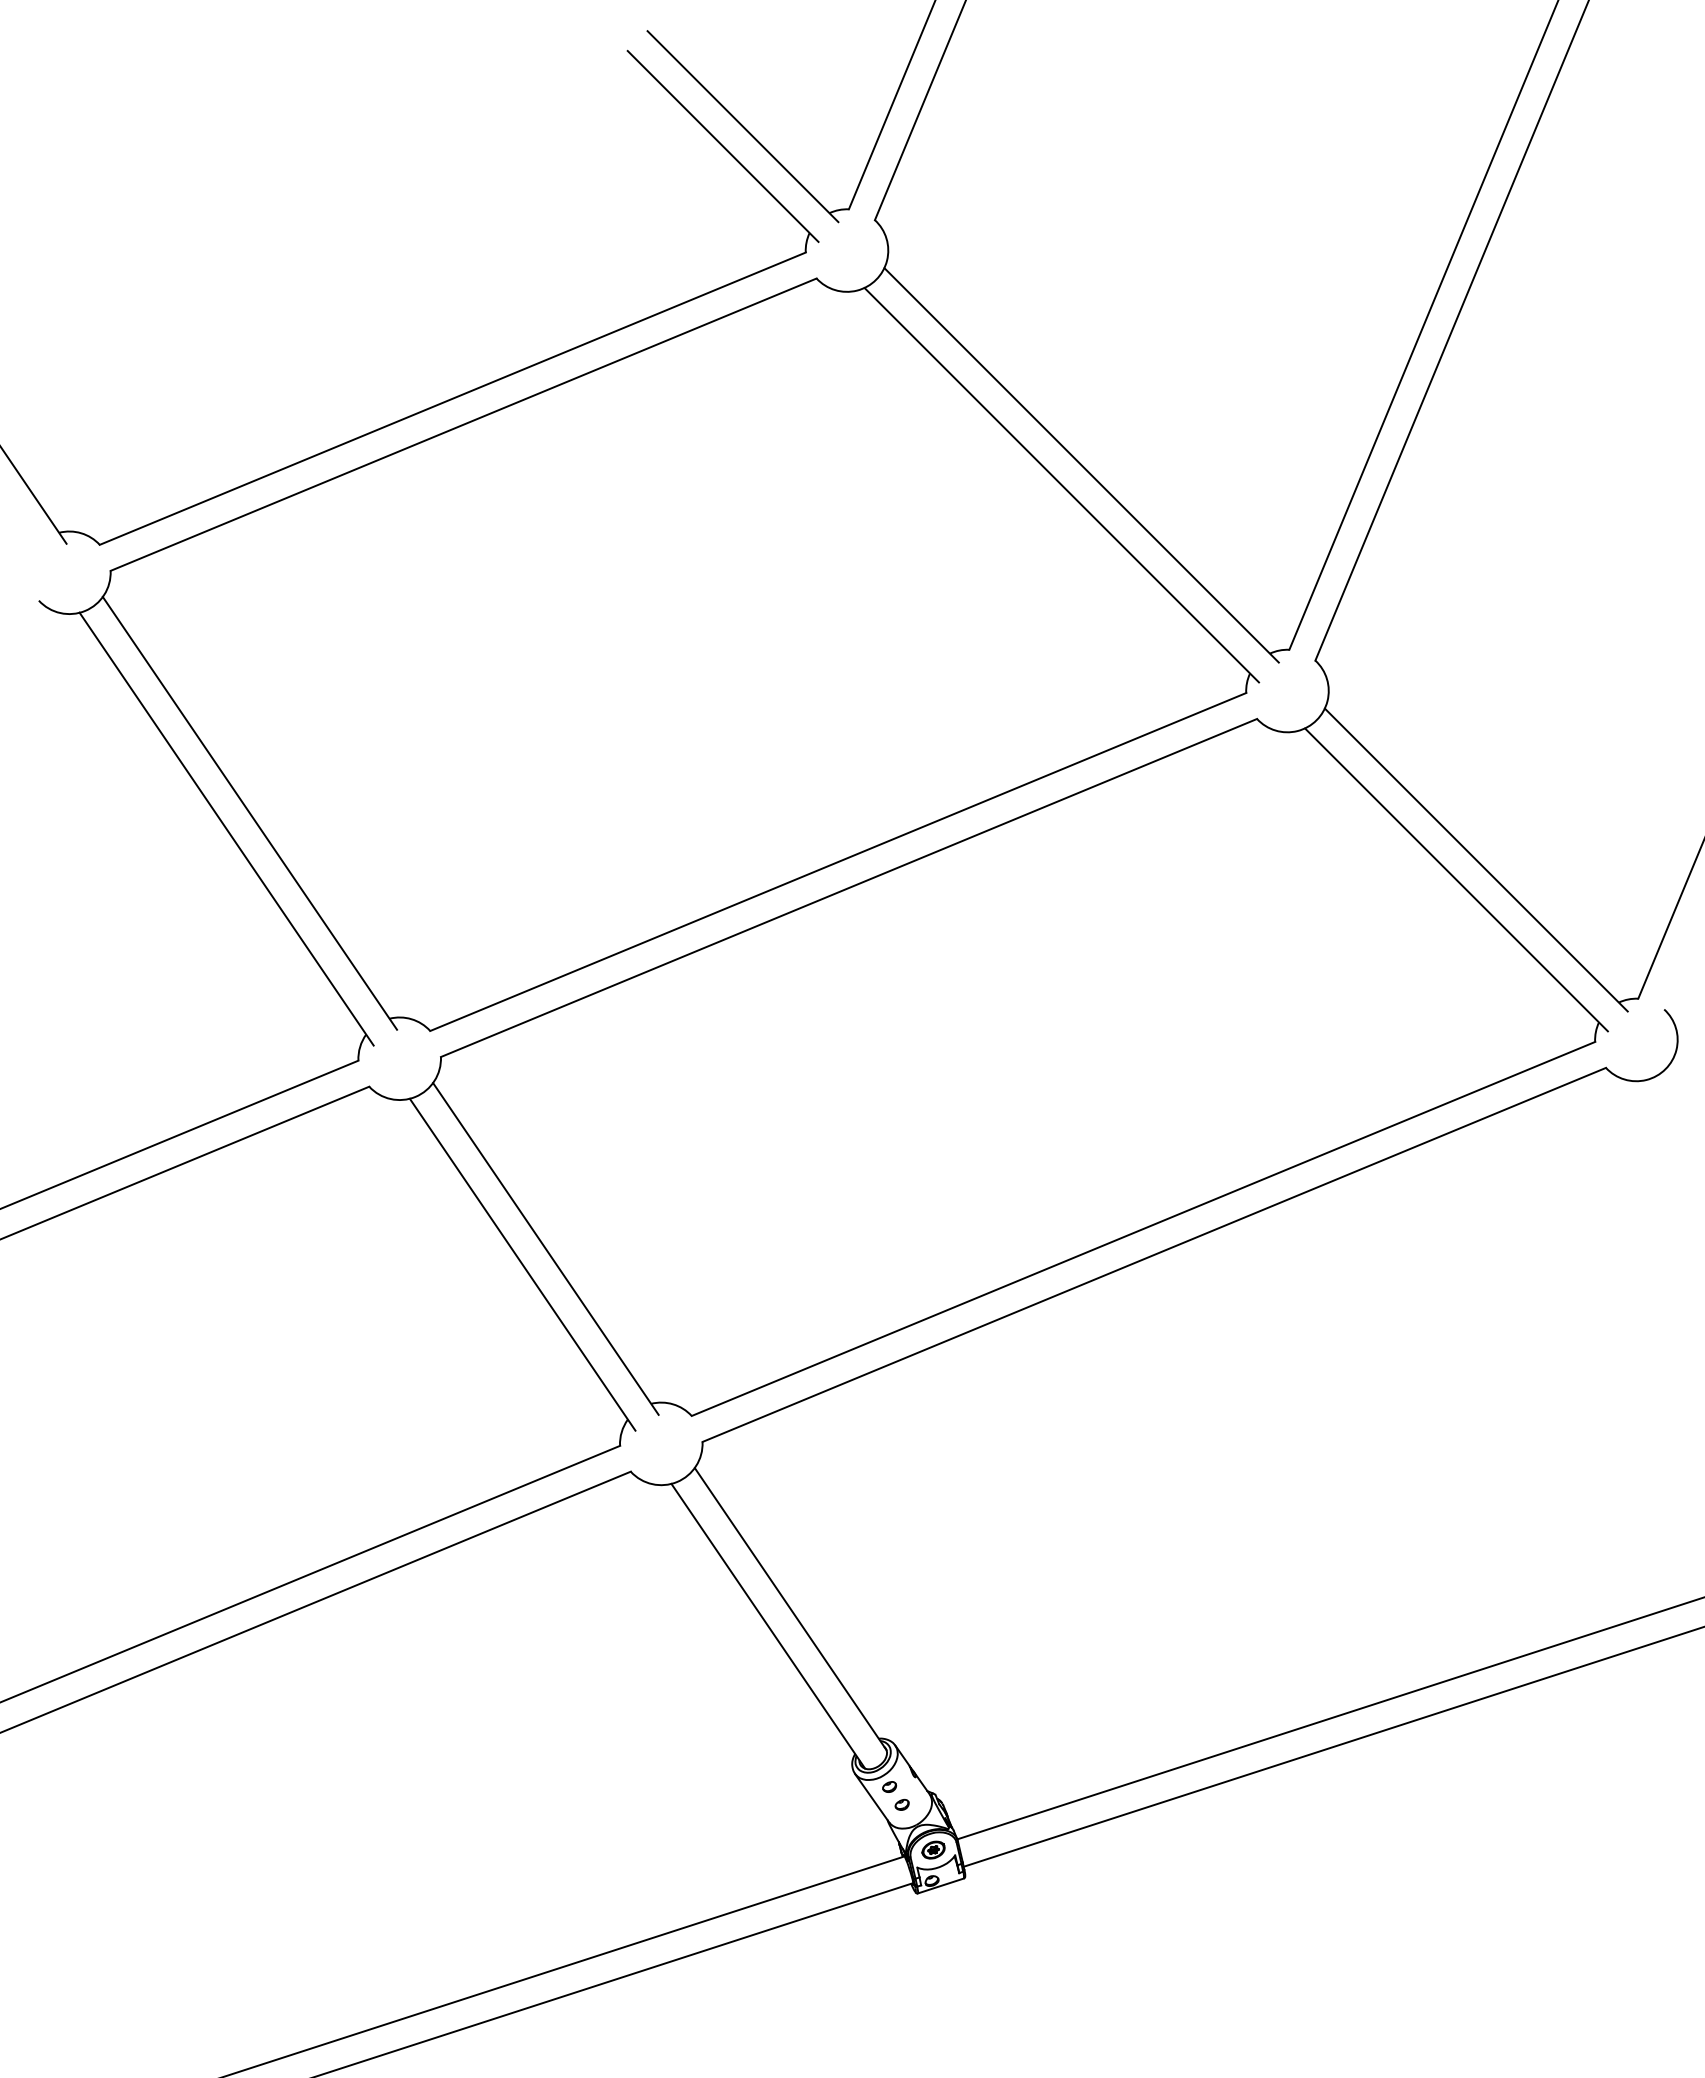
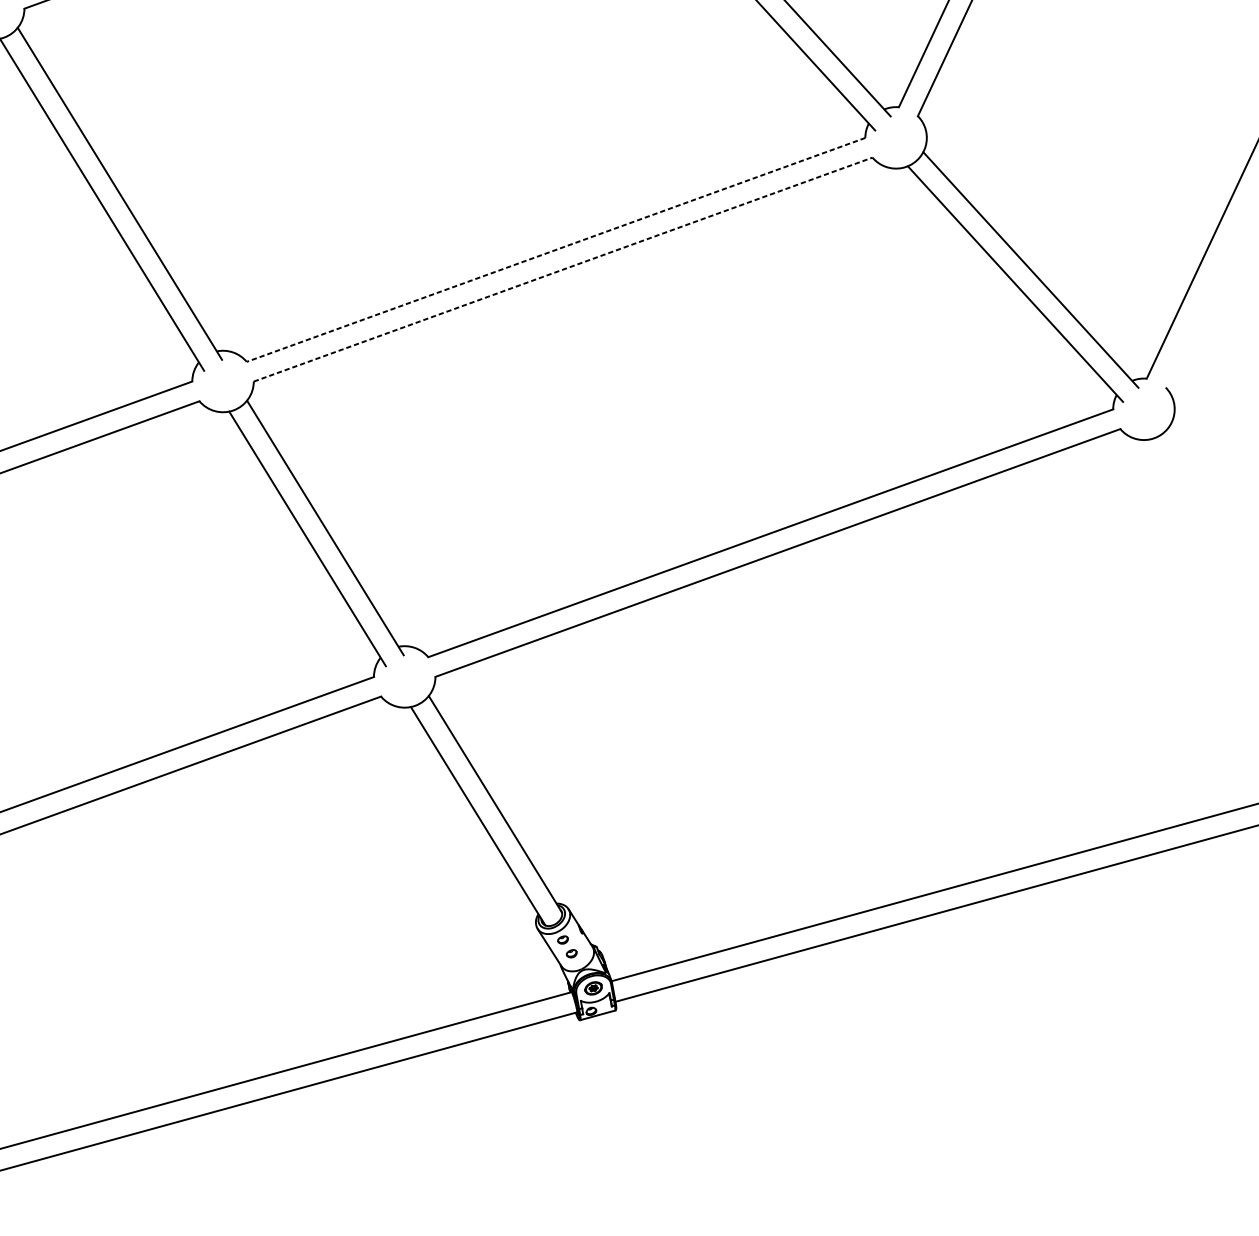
line: (838, 861) -> (556, 249), solid -> dashed
line: (849, 887) -> (563, 269), solid -> dashed

